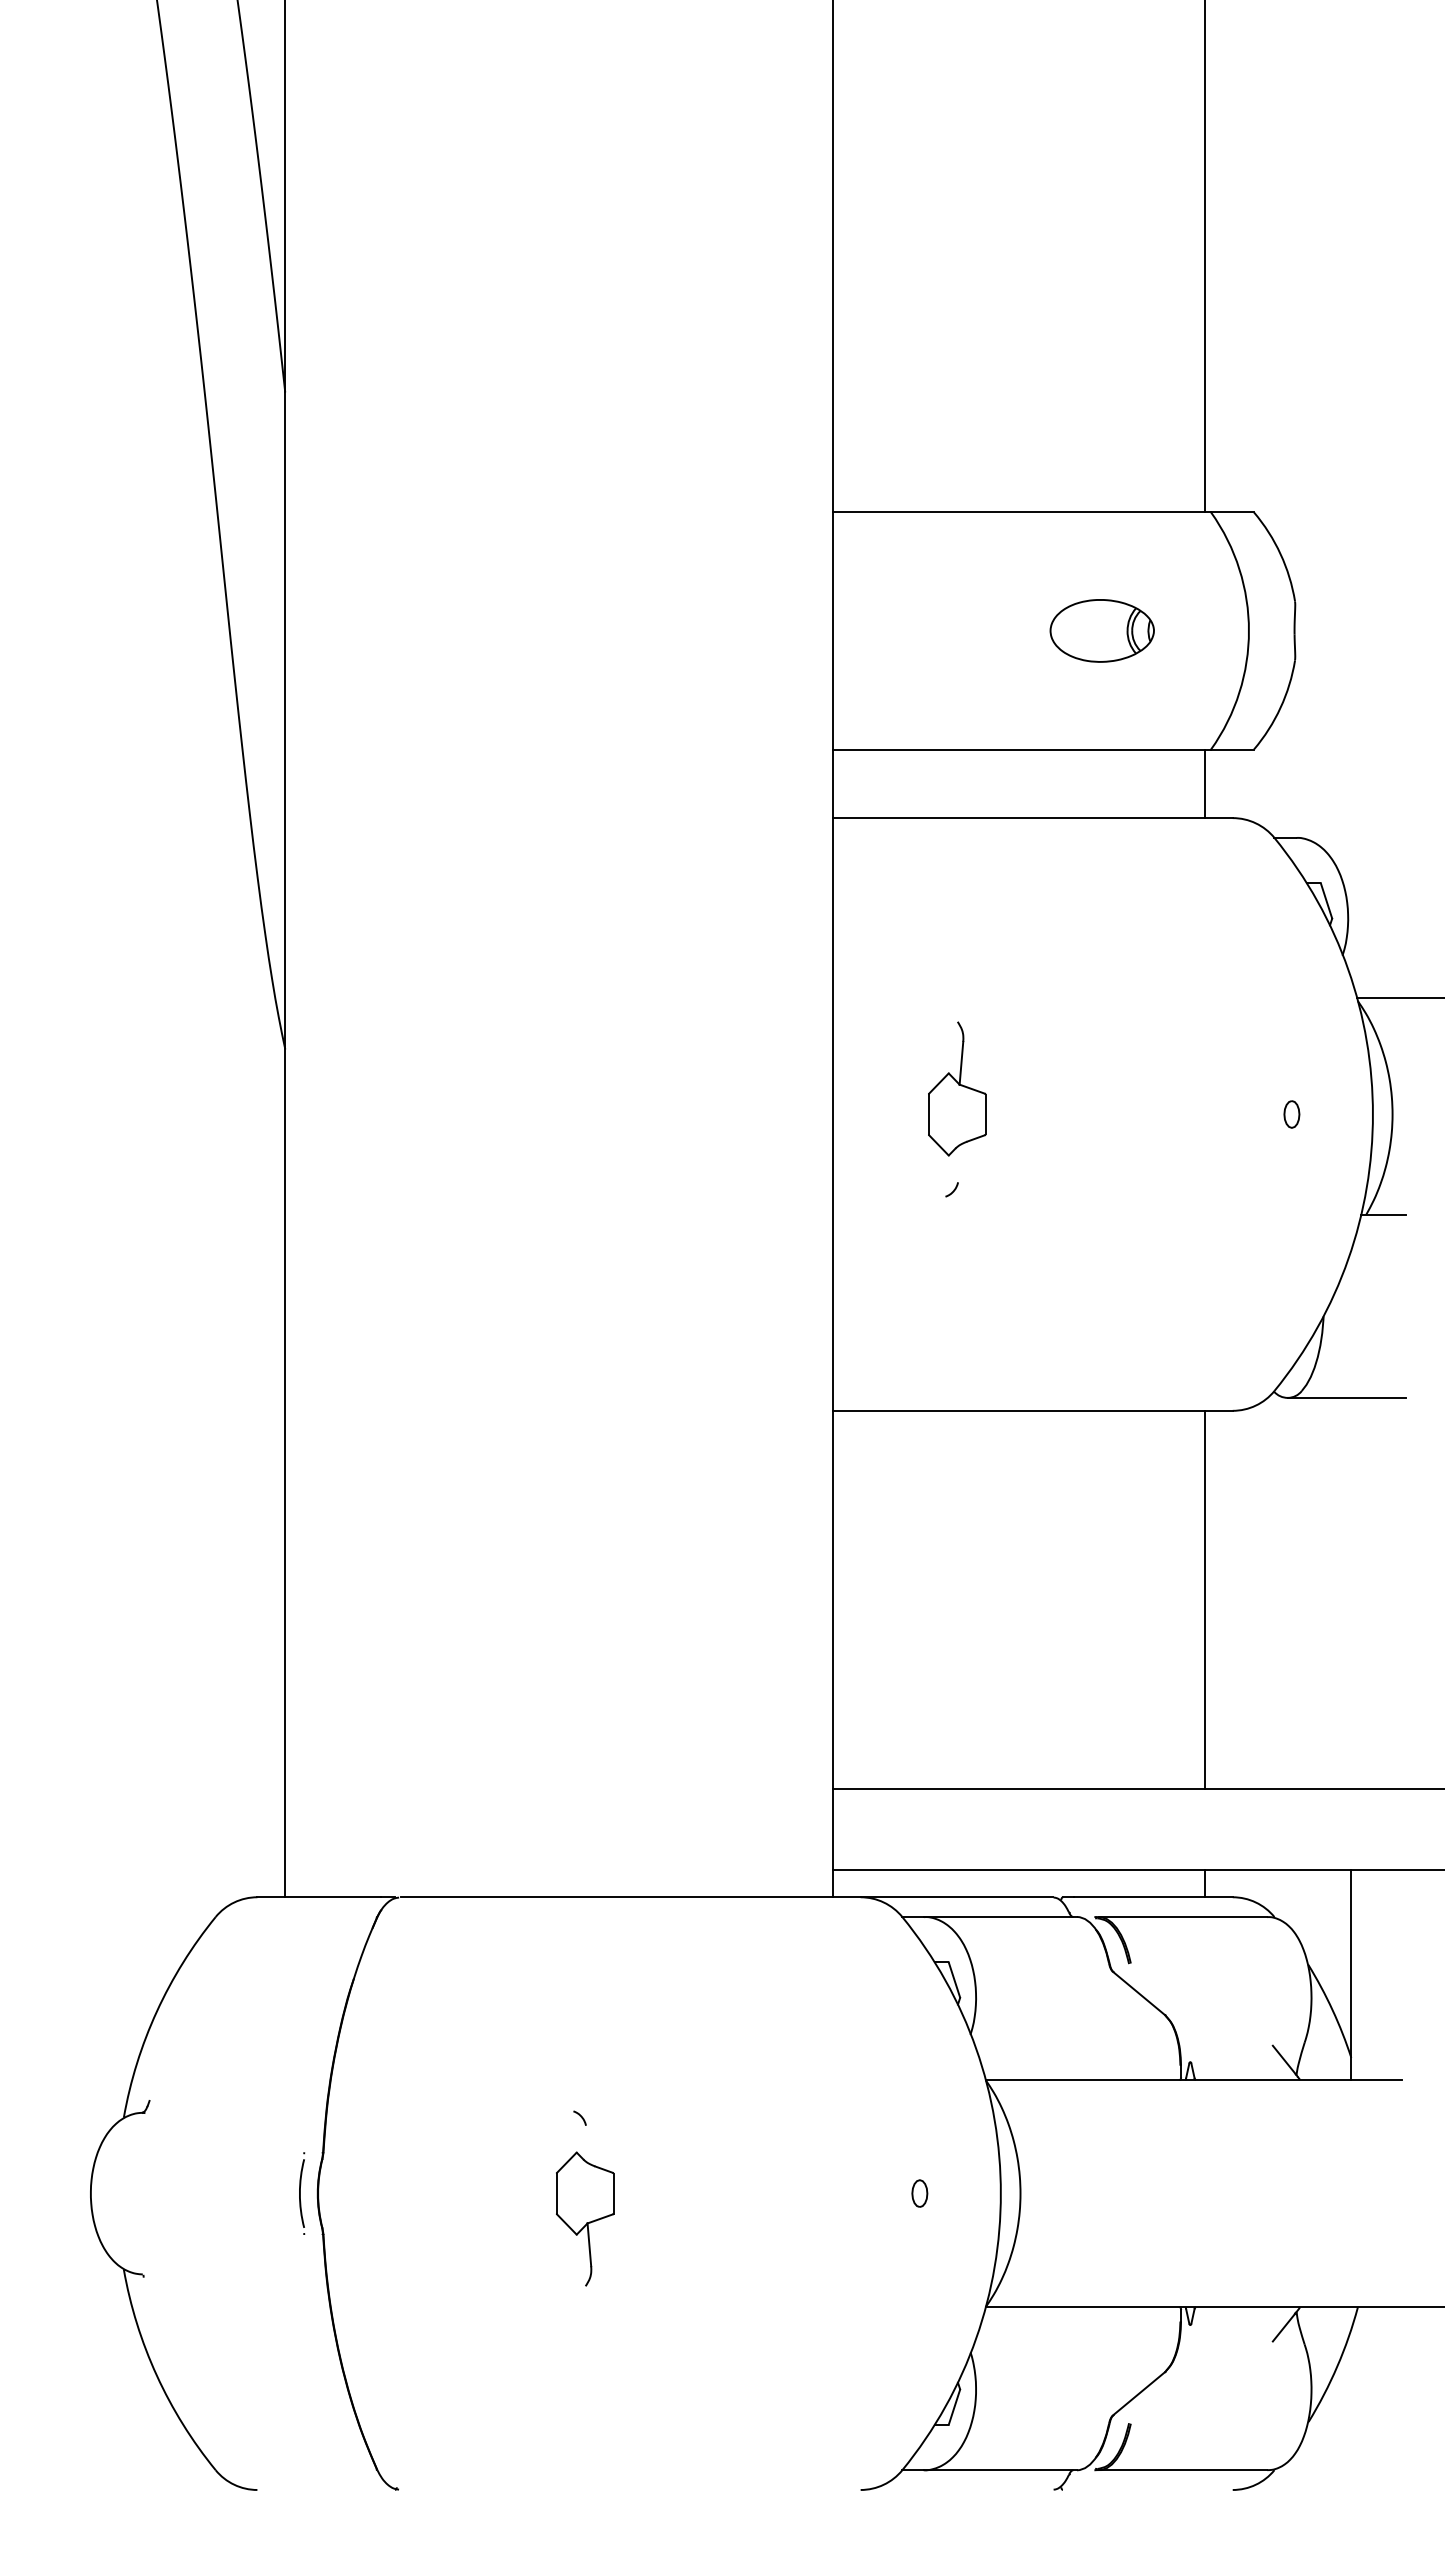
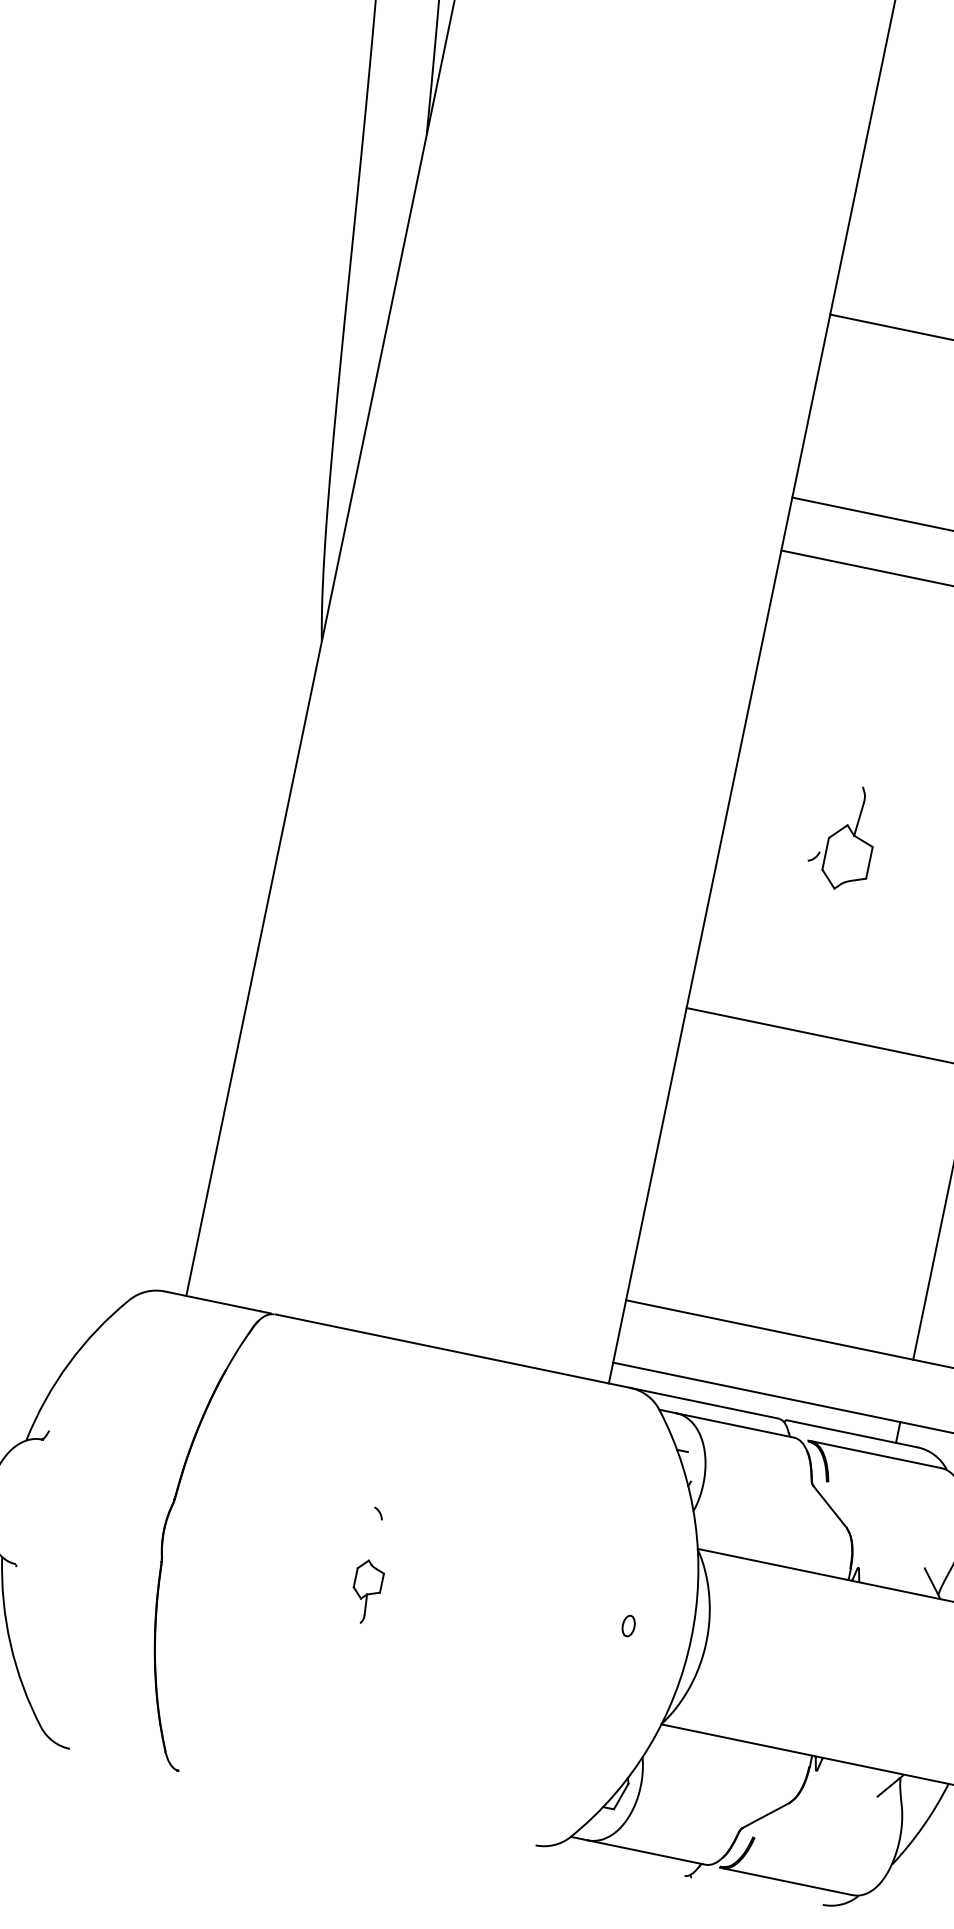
part: (957, 1088) -> (851, 838), moved
line: (954, 1979) -> (689, 1466), removed
part: (302, 2193) -> (152, 1527), removed
part: (585, 2218) -> (366, 1591), size x0.6

